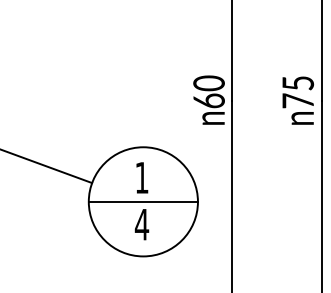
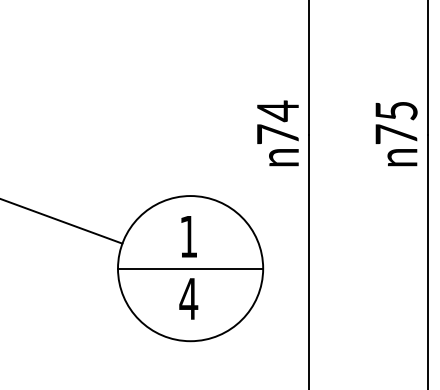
text: (208, 91) -> (277, 121), 60 -> 74

